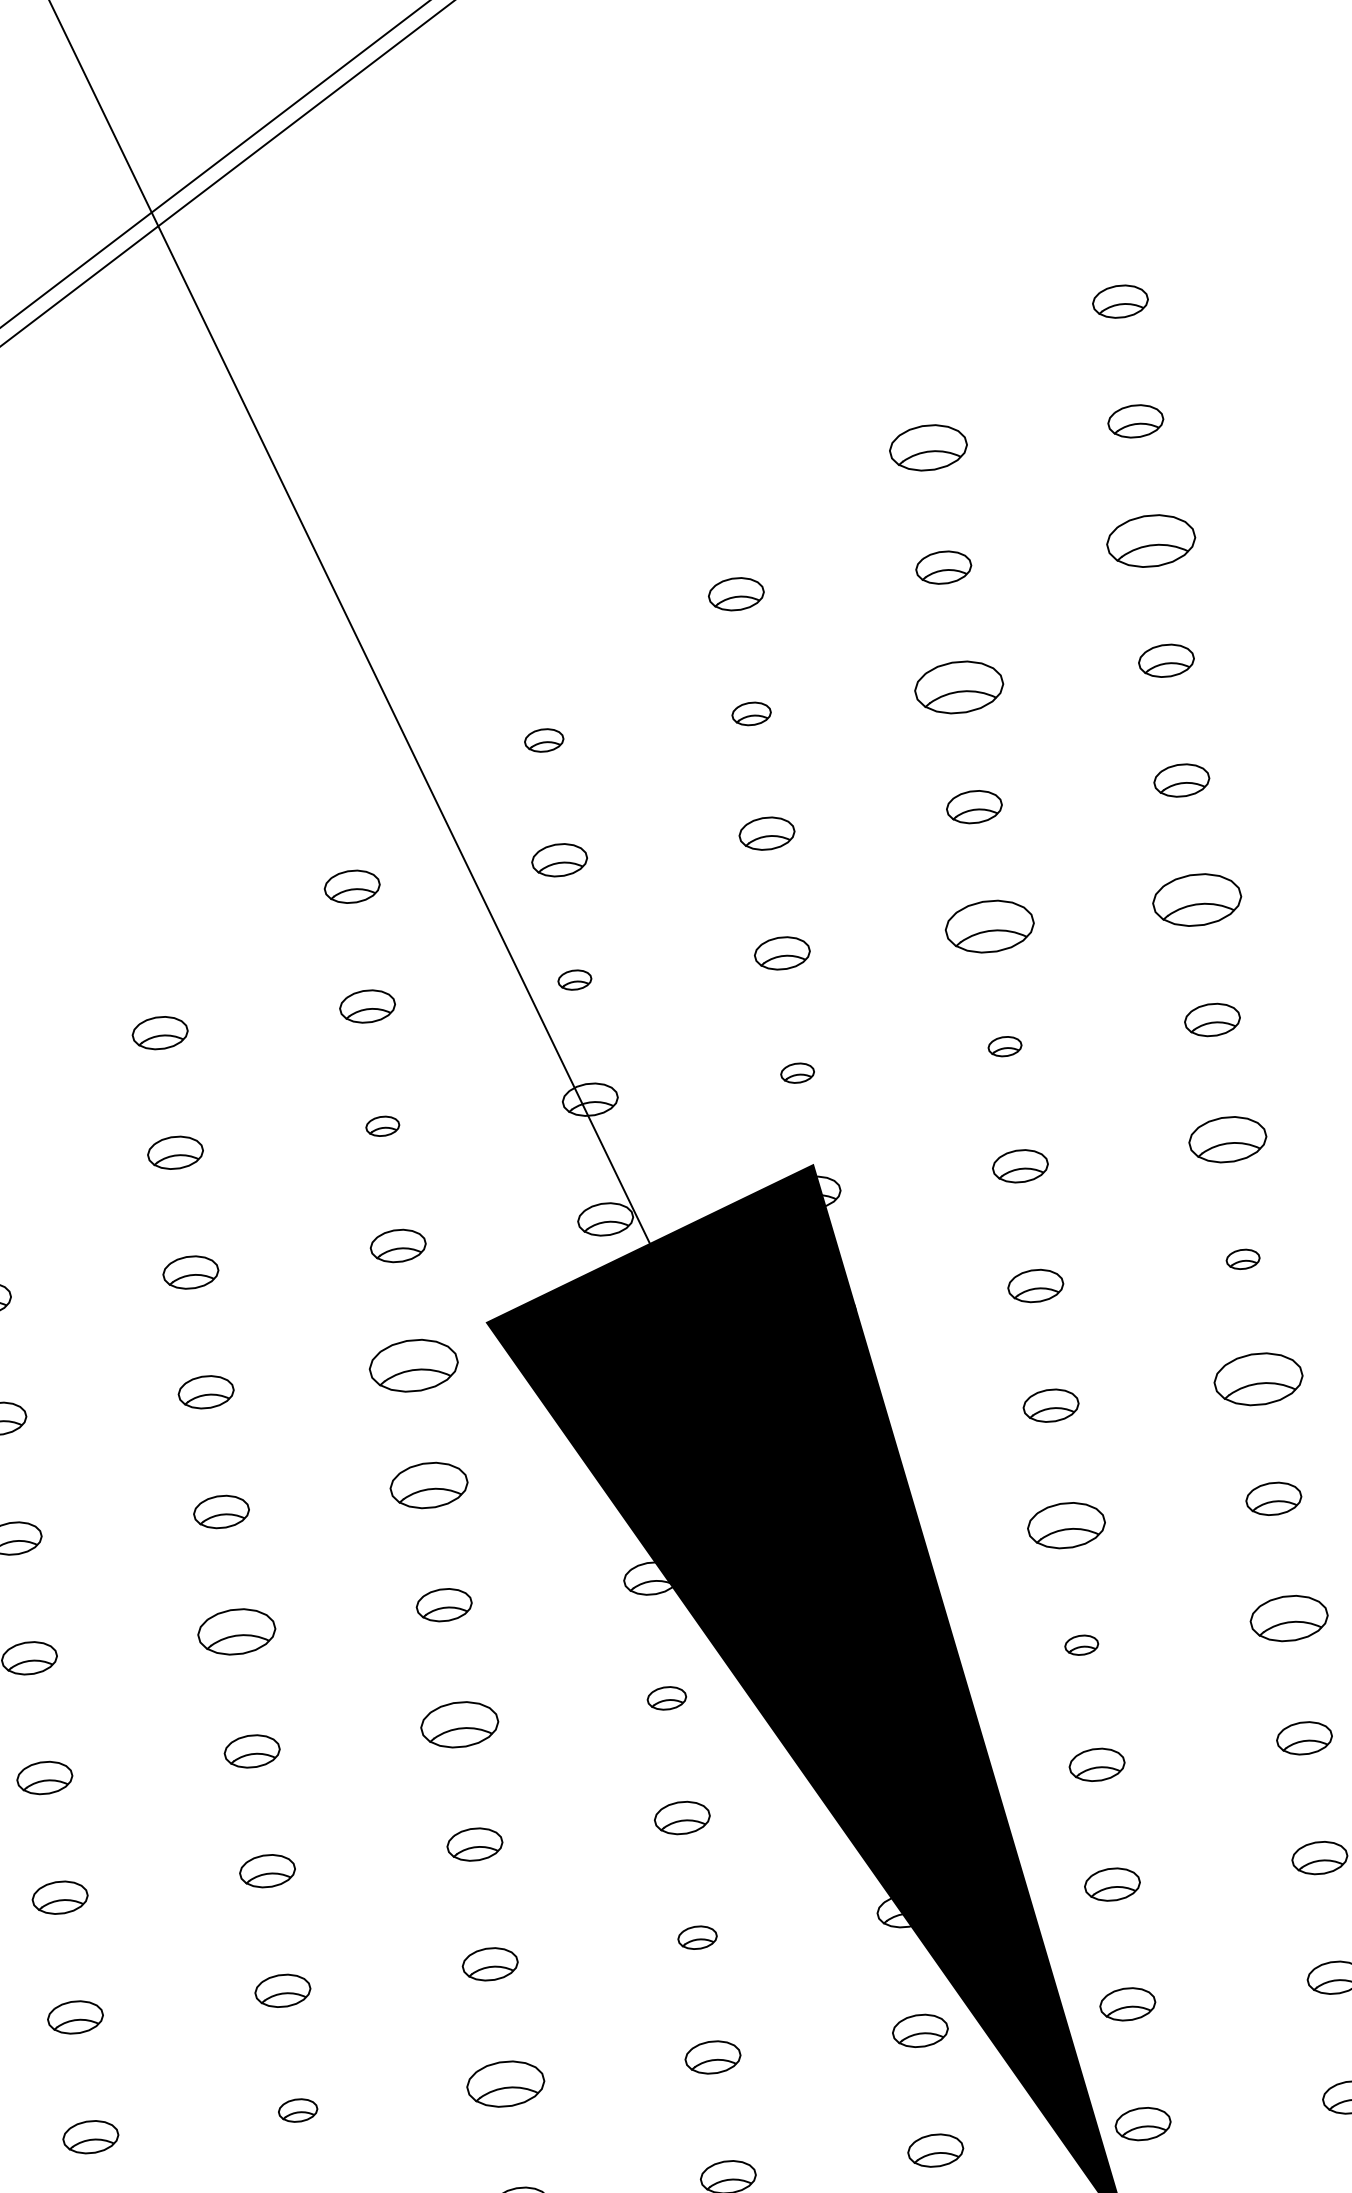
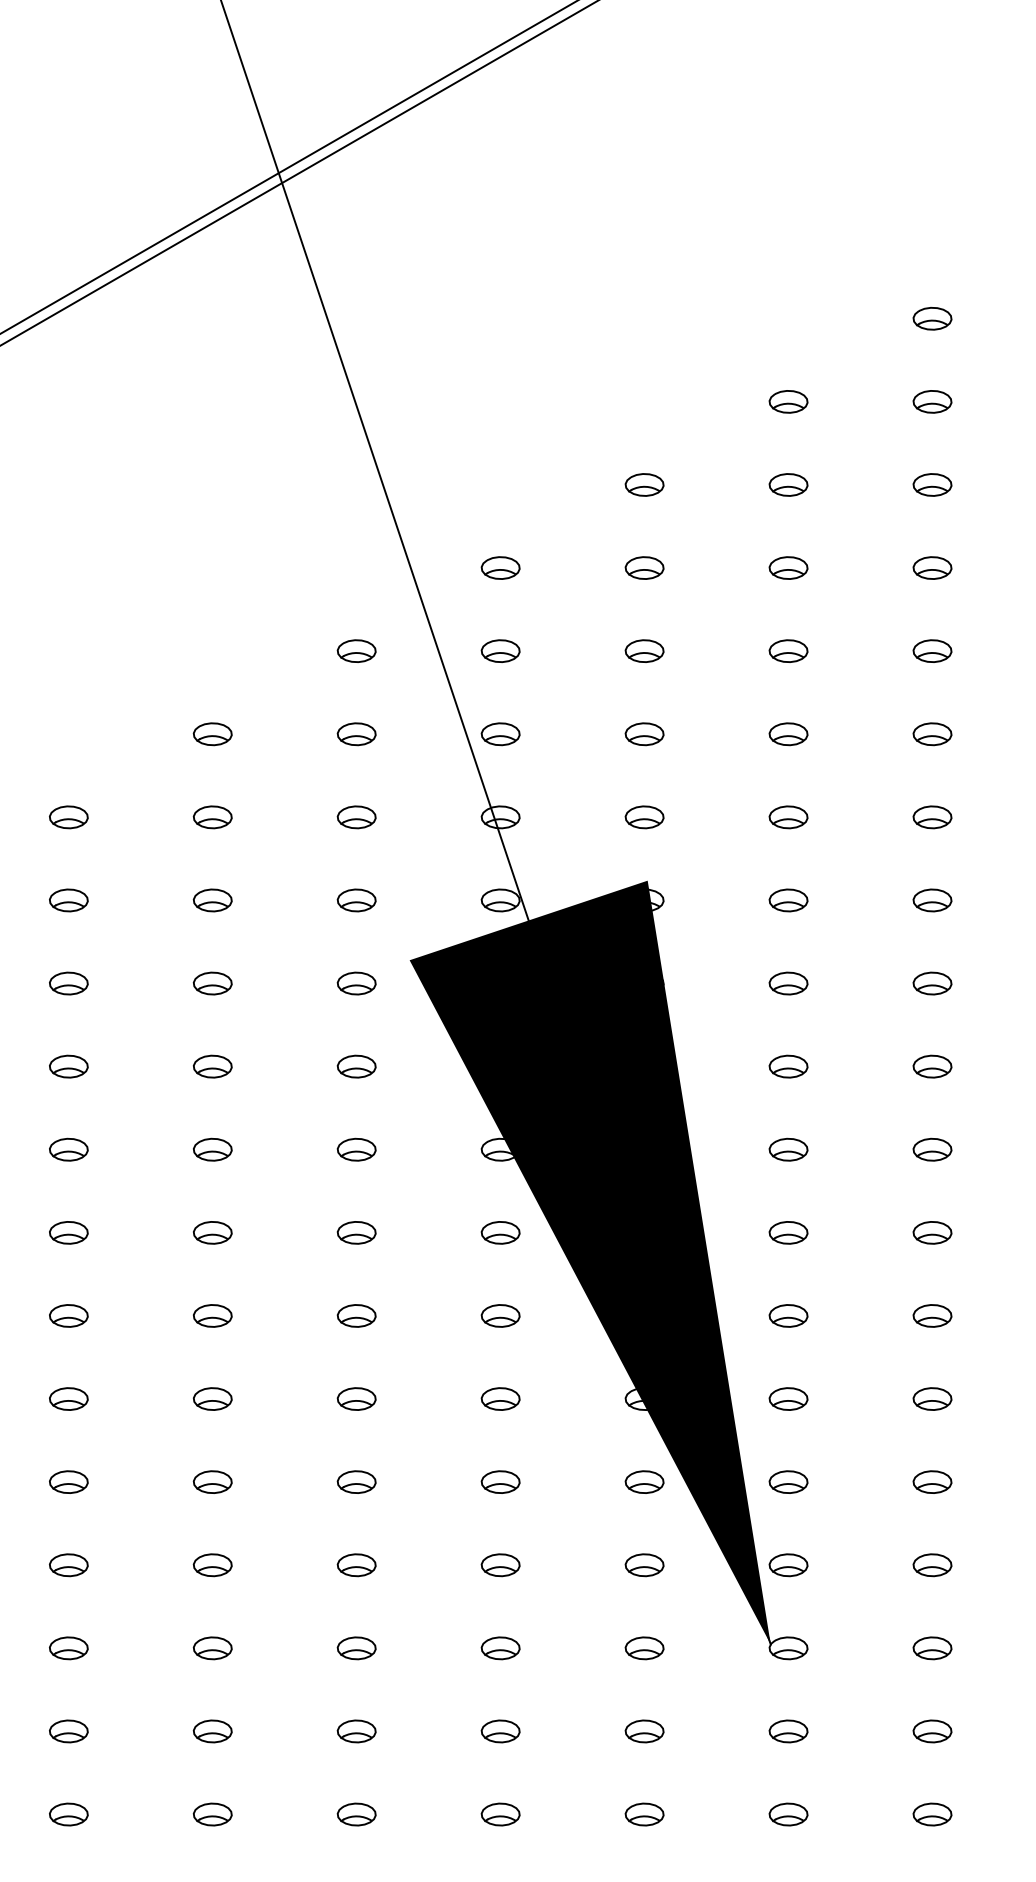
part: (928, 447) -> (788, 401), size x0.71
part: (1151, 540) -> (932, 484), size x0.62
part: (958, 686) -> (788, 567), size x0.62
part: (751, 713) -> (644, 567), size x1.43
part: (543, 739) -> (500, 567), size x1.43
part: (1197, 900) -> (932, 734), size x0.62
part: (989, 927) -> (788, 734), size x0.62
part: (574, 980) -> (500, 734), size x1.67
part: (1005, 1046) -> (788, 817), size x1.67
part: (797, 1073) -> (644, 817), size x1.67
part: (382, 1126) -> (356, 817), size x1.67
part: (1227, 1139) -> (932, 900), size x0.71
part: (1243, 1259) -> (932, 983), size x1.67
part: (413, 1365) -> (356, 983), size x0.62
part: (1258, 1378) -> (932, 1066), size x0.62
part: (428, 1485) -> (356, 1066), size x0.71
part: (1066, 1525) -> (788, 1149), size x0.71
part: (1289, 1618) -> (932, 1232), size x0.71
part: (236, 1631) -> (212, 1149), size x0.71
part: (1081, 1644) -> (788, 1232), size x1.67
part: (666, 1697) -> (500, 1232), size x1.43
part: (459, 1724) -> (356, 1232), size x0.71
part: (697, 1936) -> (500, 1398), size x1.43
part: (505, 2083) -> (356, 1481), size x0.71
part: (297, 2109) -> (212, 1481), size x1.43

